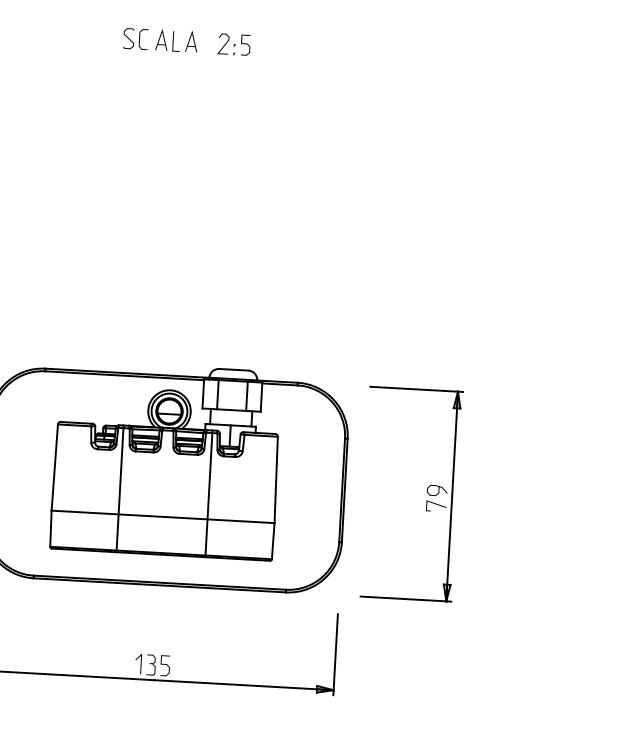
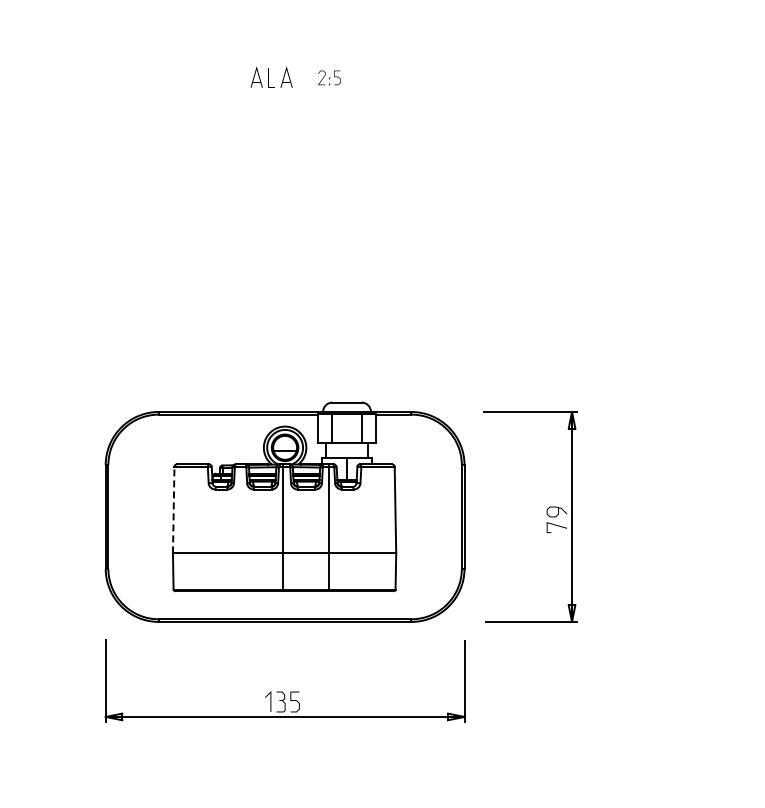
part: (135, 38) -> (230, 77), removed
part: (234, 44) -> (329, 77), size x0.7
line: (54, 466) -> (173, 509), solid -> dashed
line: (120, 488) -> (283, 527), moved

